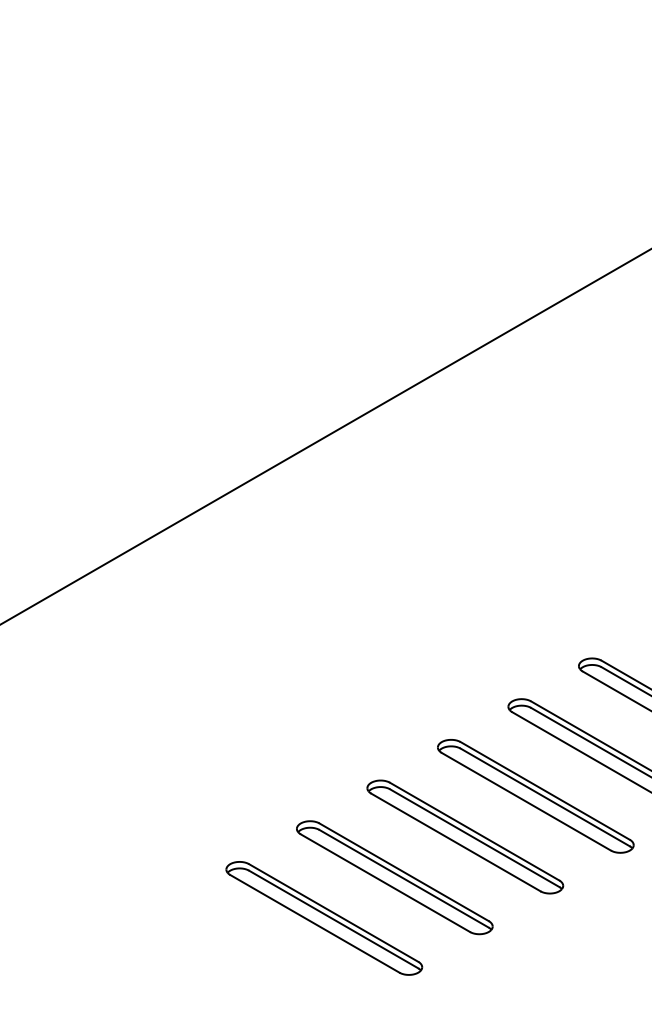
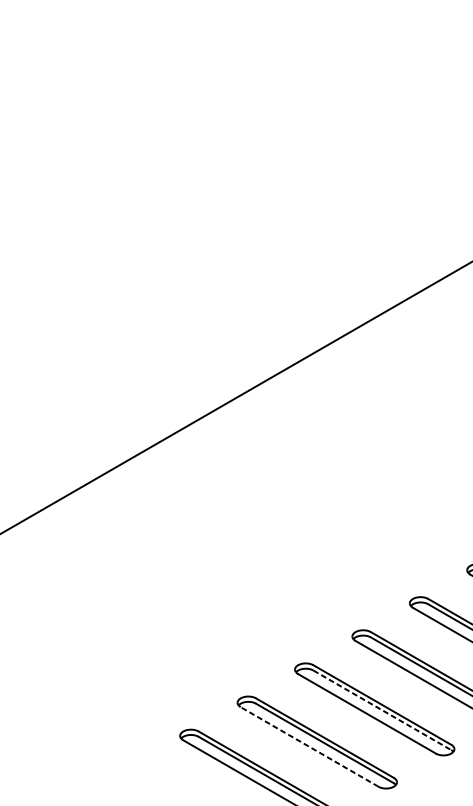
line: (474, 838) -> (382, 710), solid -> dashed
line: (385, 883) -> (309, 747), solid -> dashed

